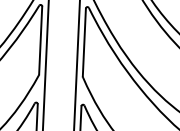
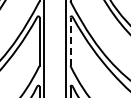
line: (84, 42) -> (70, 41), solid -> dashed

